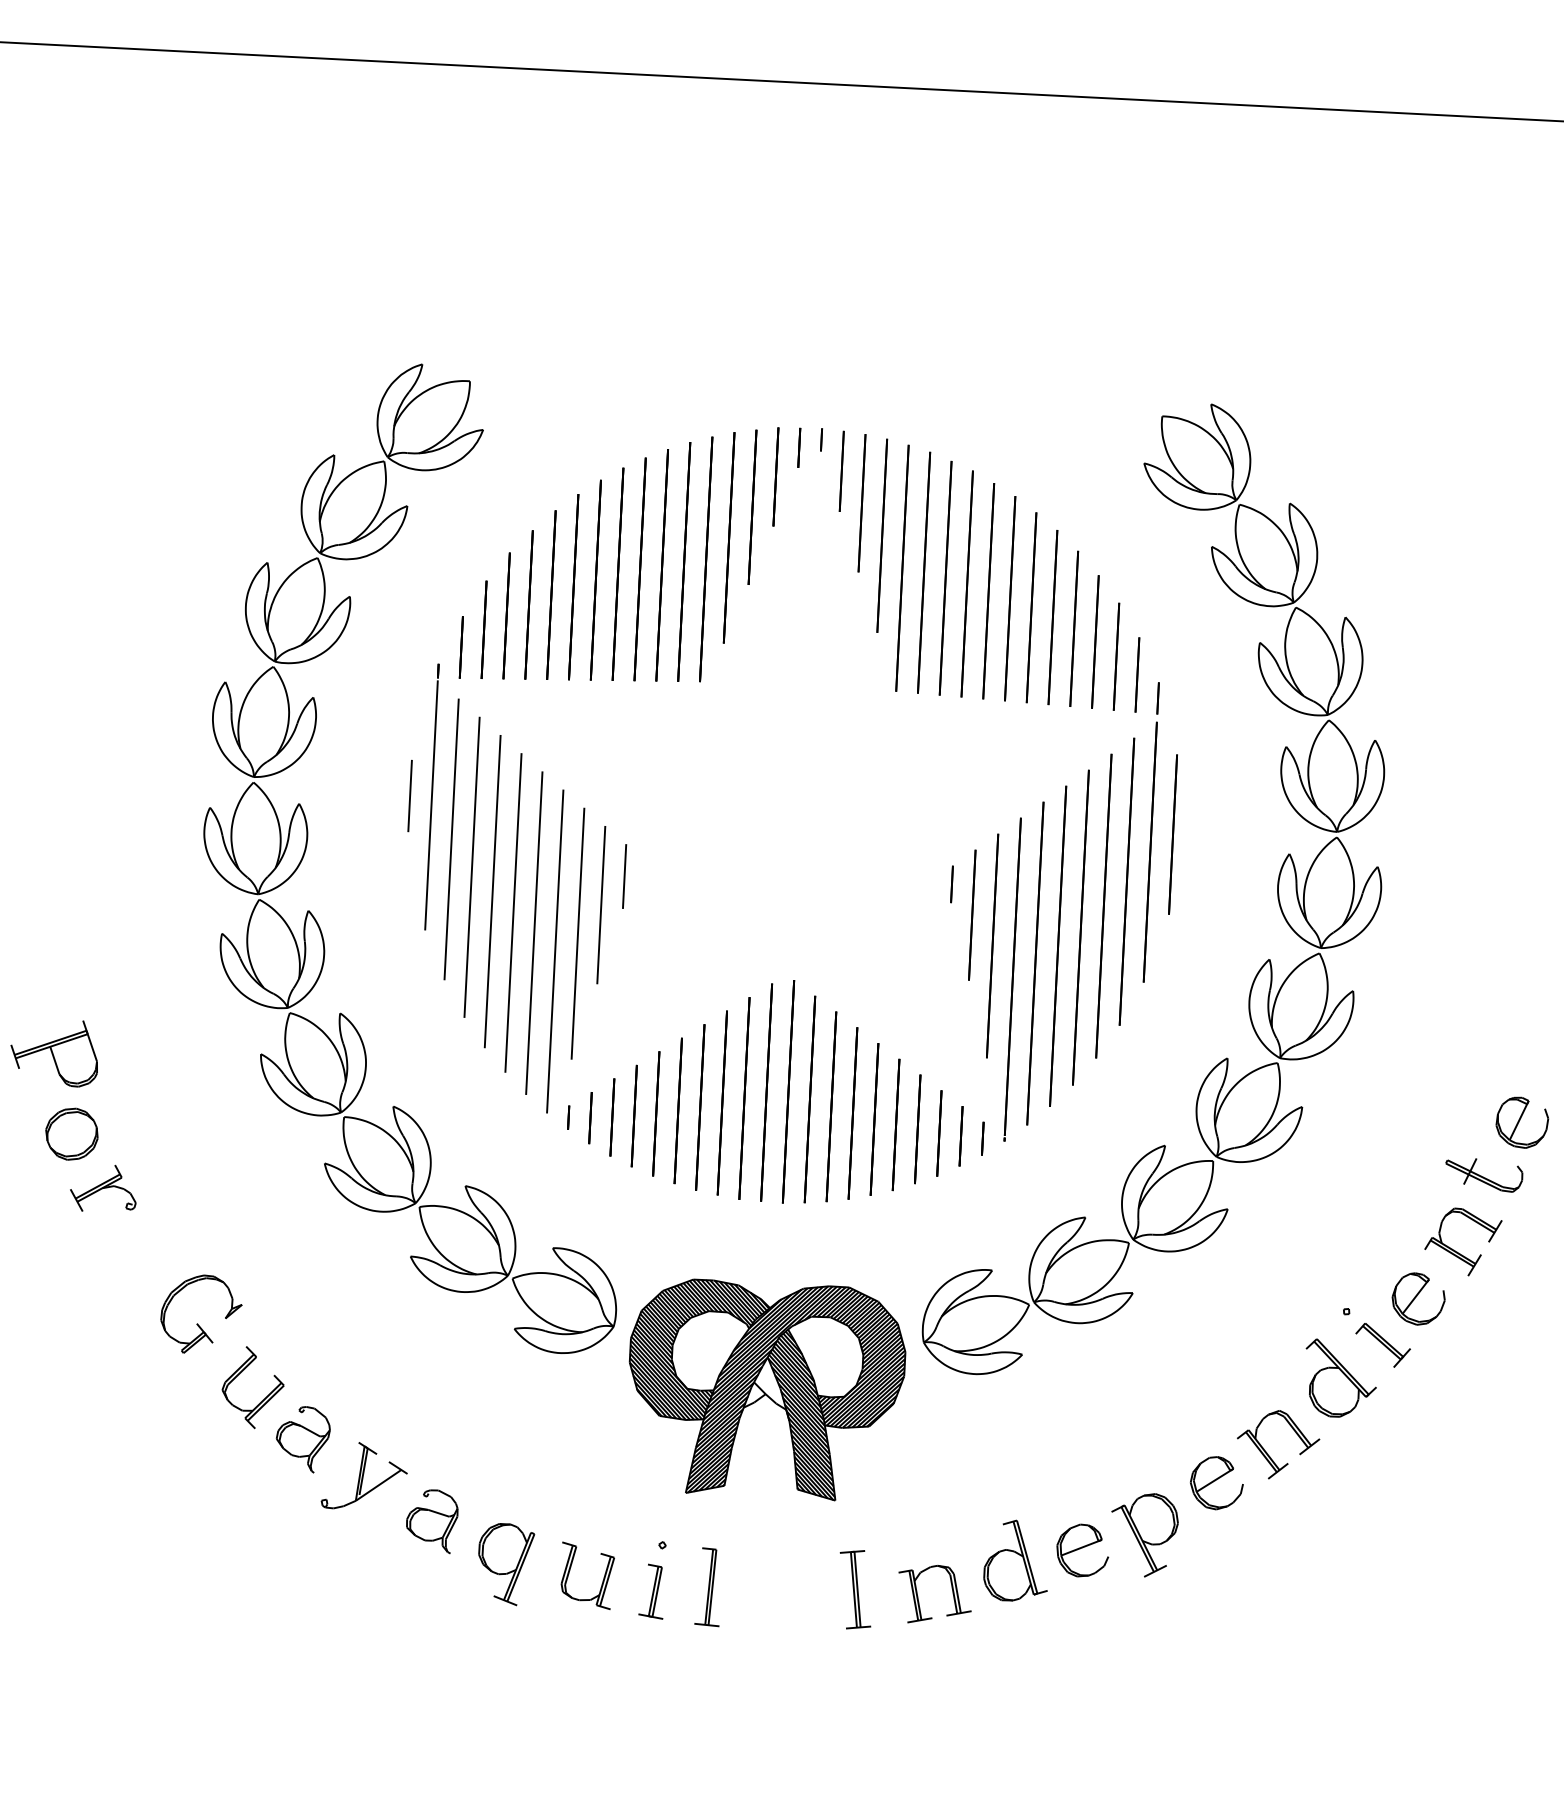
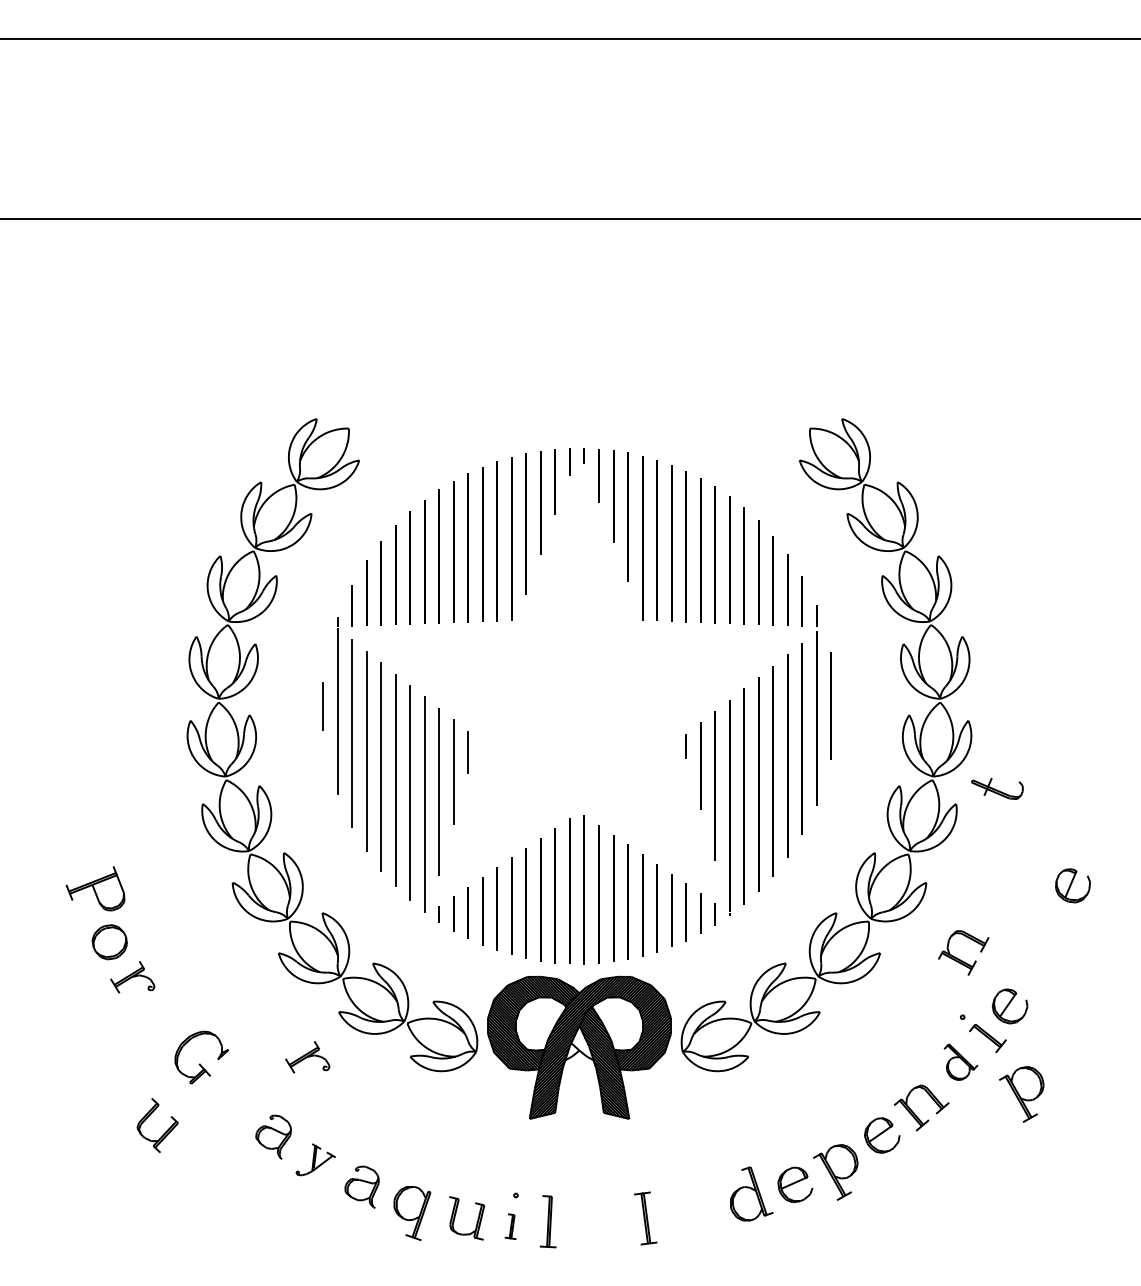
part: (1484, 1174) -> (997, 788), moved
part: (1457, 1251) -> (960, 959), moved
part: (359, 1322) -> (307, 1057), added
part: (1339, 1379) -> (960, 1062), size x0.7
part: (765, 1389) -> (579, 1047), moved
part: (262, 1398) -> (164, 1132), moved
part: (1429, 1432) -> (1021, 1094), added
part: (364, 1476) -> (315, 1159), size x0.7
part: (651, 1591) -> (510, 1226), size x0.7
part: (919, 1598) -> (688, 1222), removed

